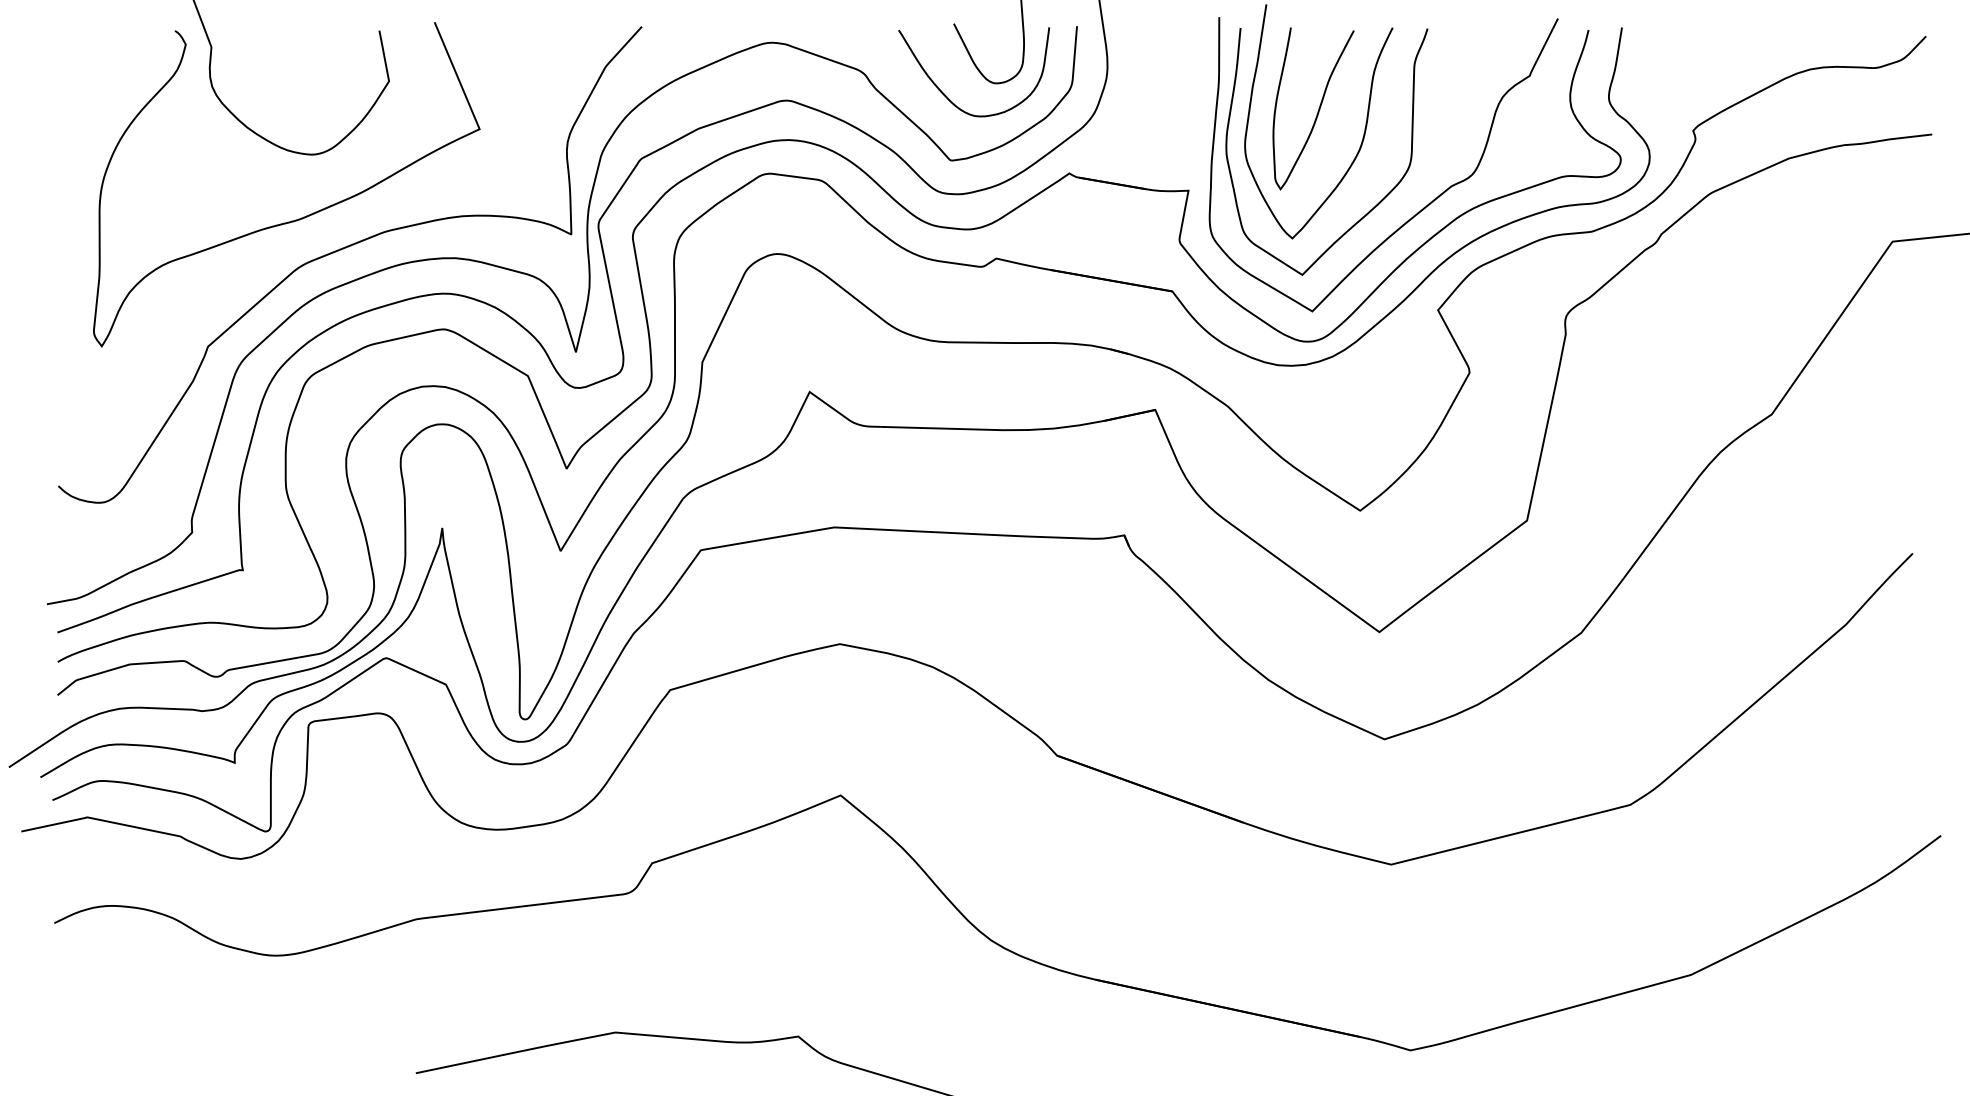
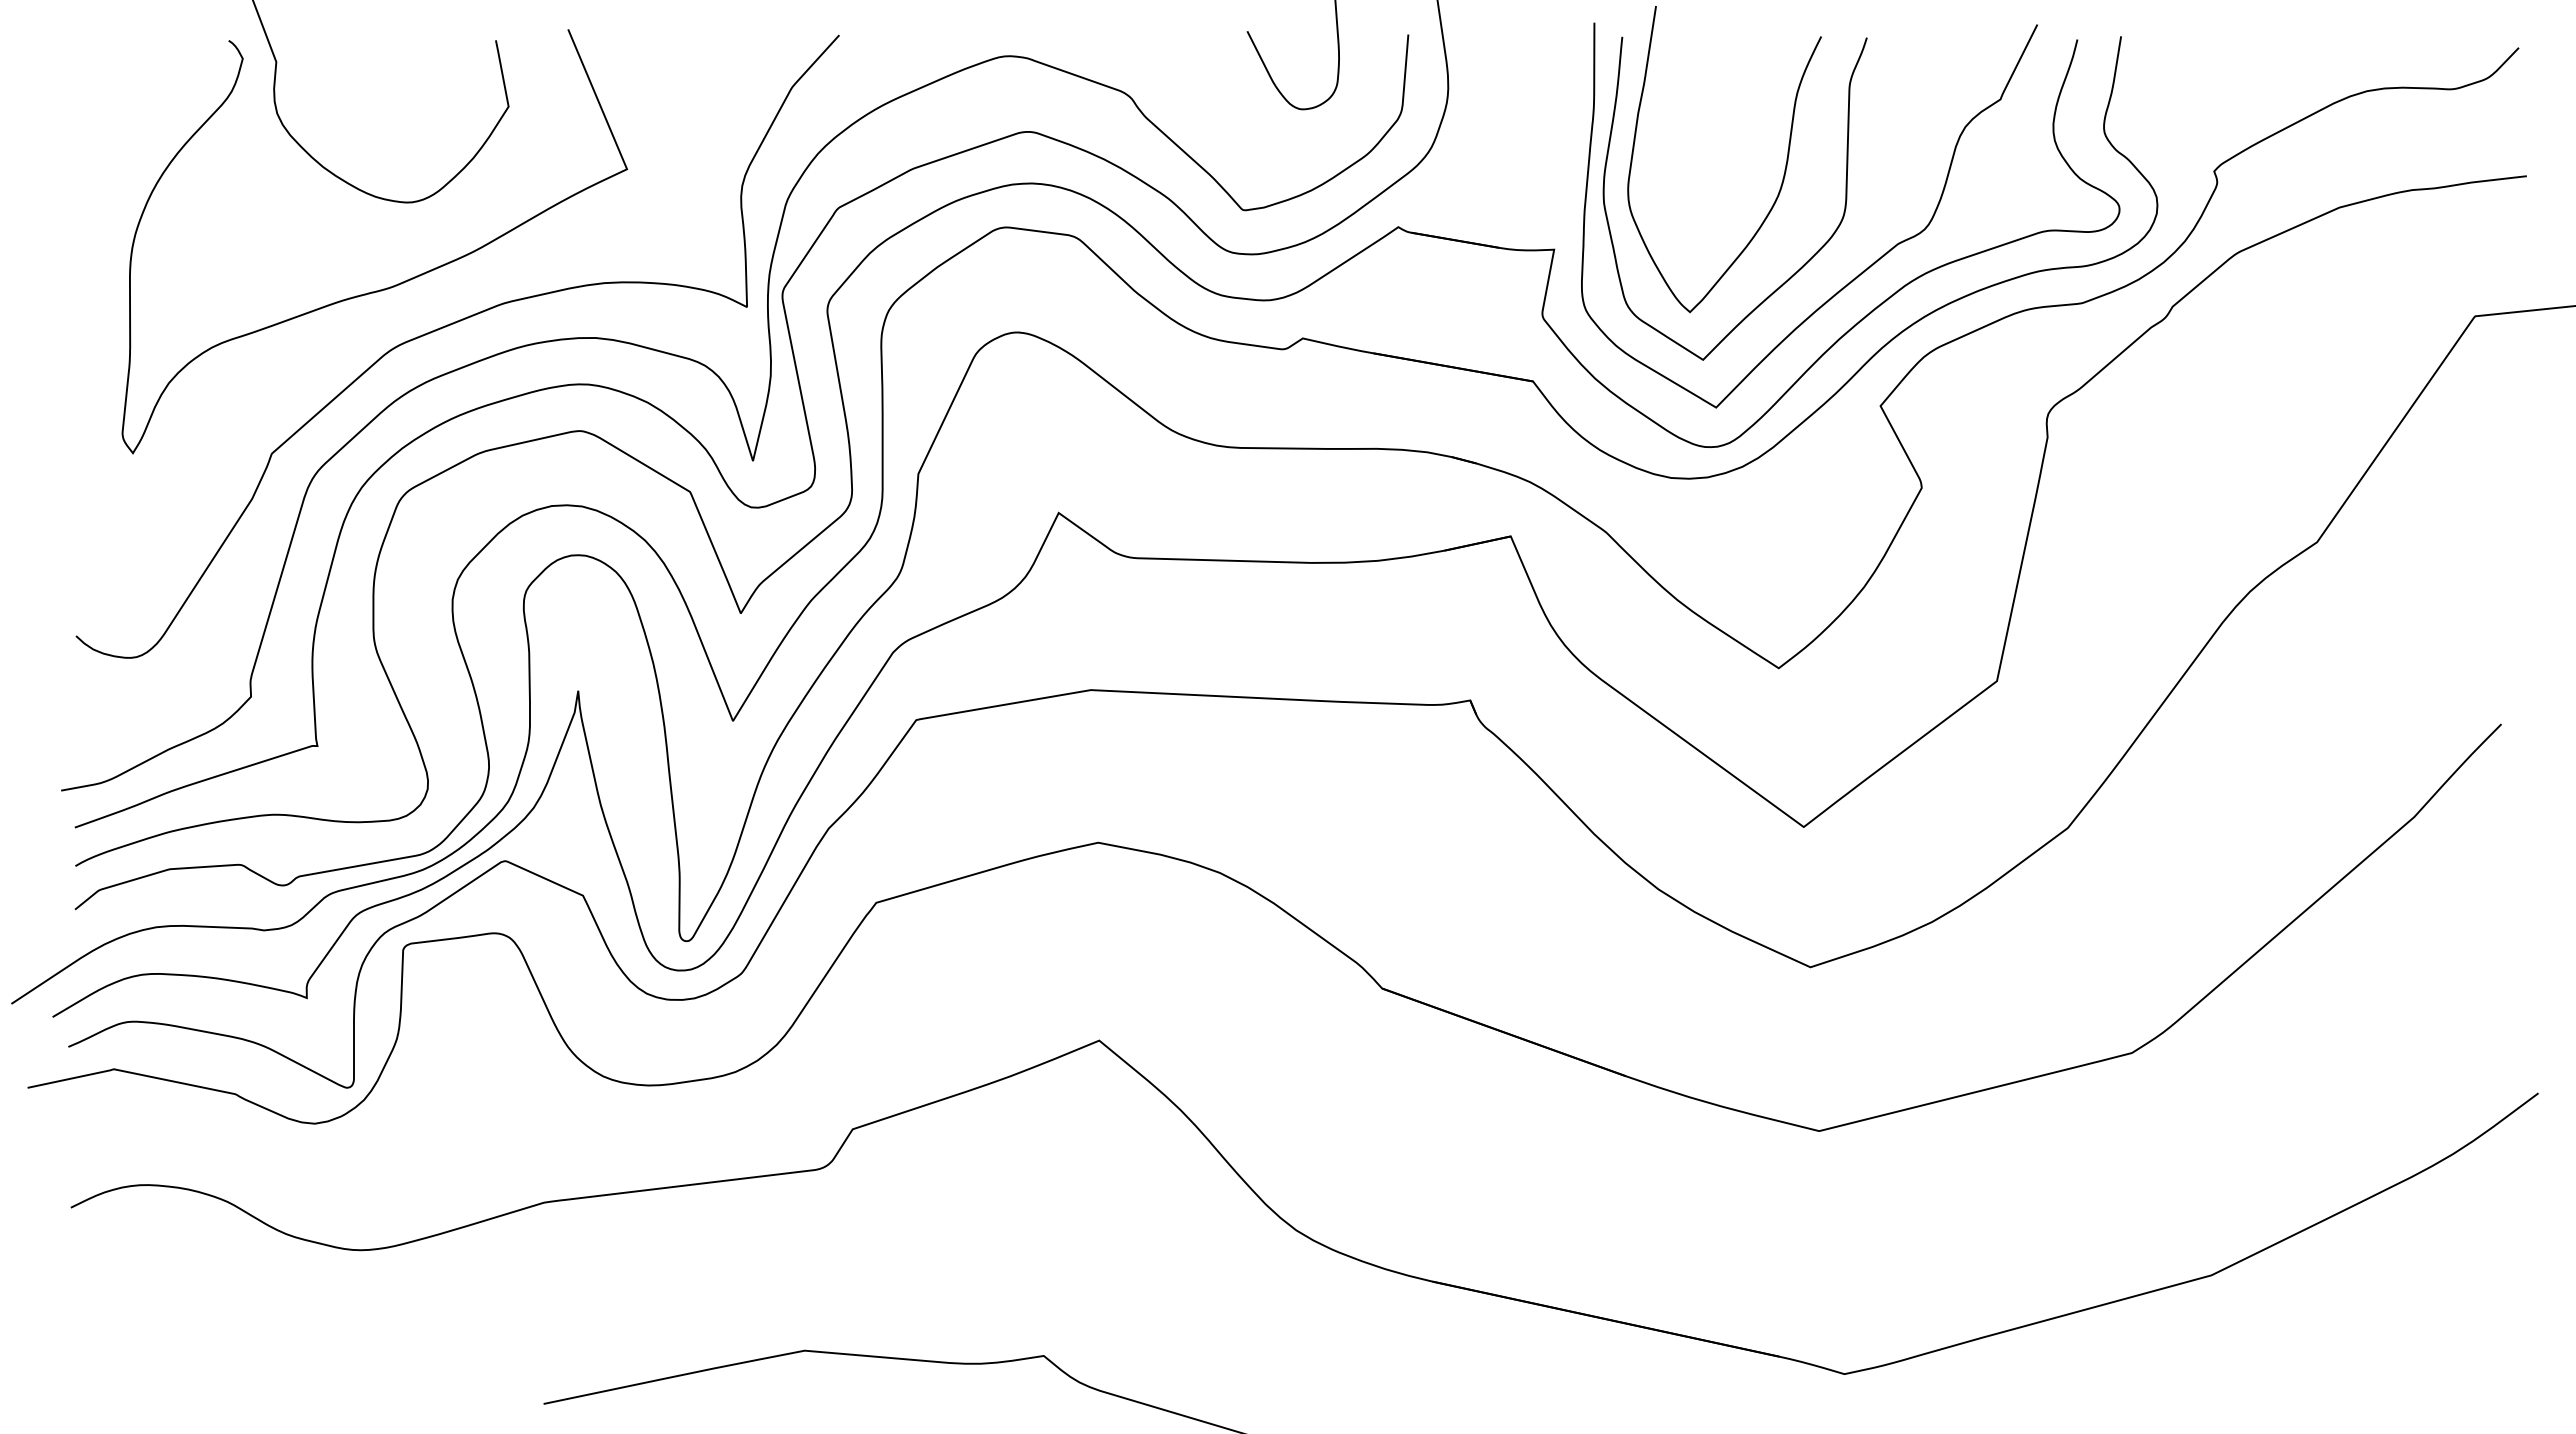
curve: (946, 95) -> (1237, 125), removed
curve: (1317, 111) -> (1723, 145), removed

